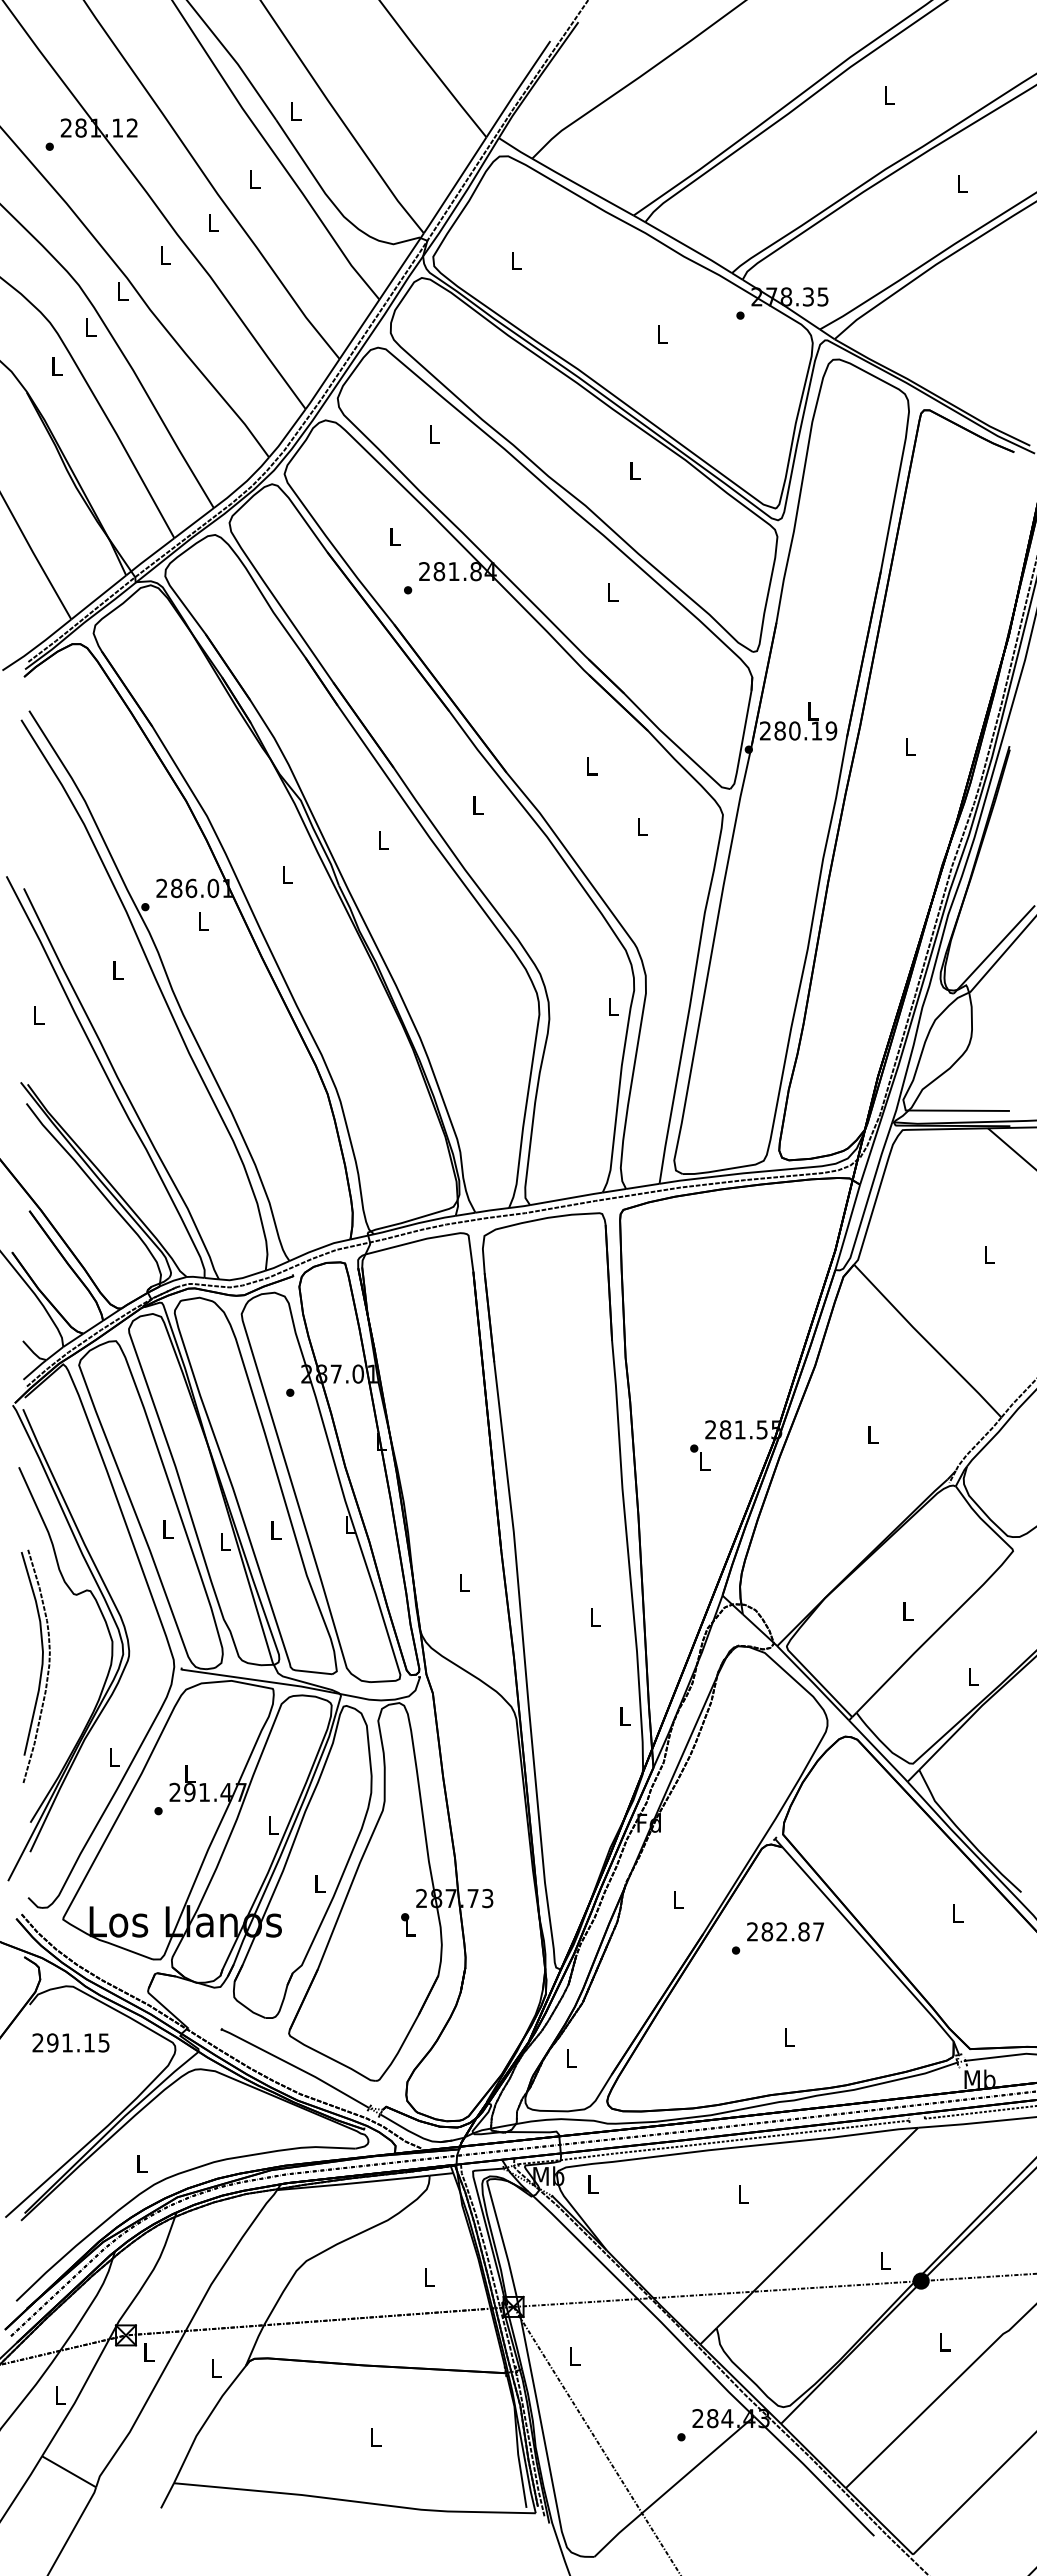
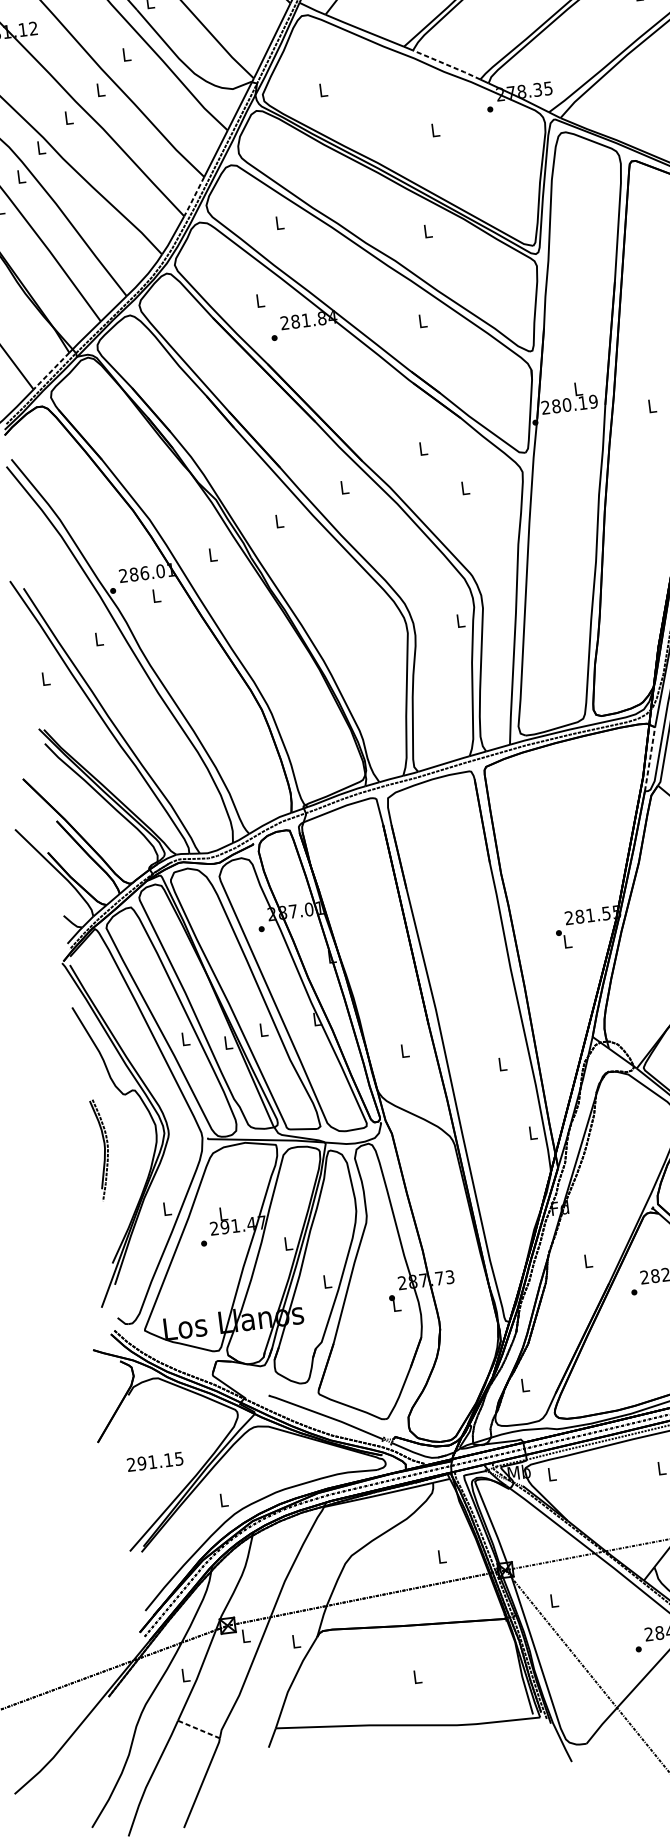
line: (689, 247) -> (447, 64), solid -> dashed
line: (322, 385) -> (194, 197), solid -> dashed
line: (98, 597) -> (51, 371), solid -> dashed
line: (848, 1226) -> (650, 758), solid -> dashed
part: (35, 1665) -> (101, 1149), size x0.6
text: (70, 2042) -> (154, 1461), moved
line: (68, 2471) -> (198, 1729), solid -> dashed

